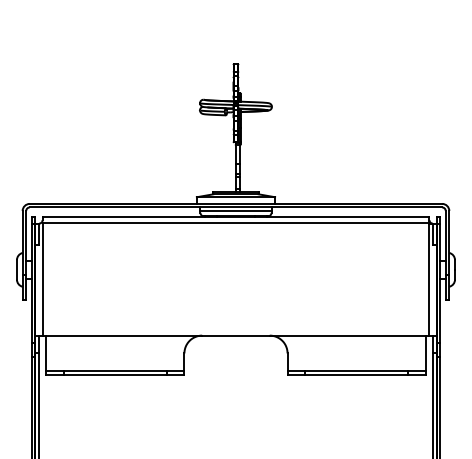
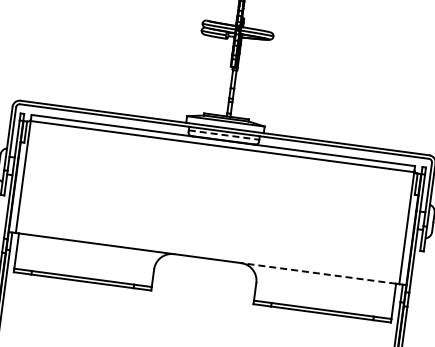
line: (235, 211) -> (223, 135), solid -> dashed
line: (347, 335) -> (318, 273), solid -> dashed

